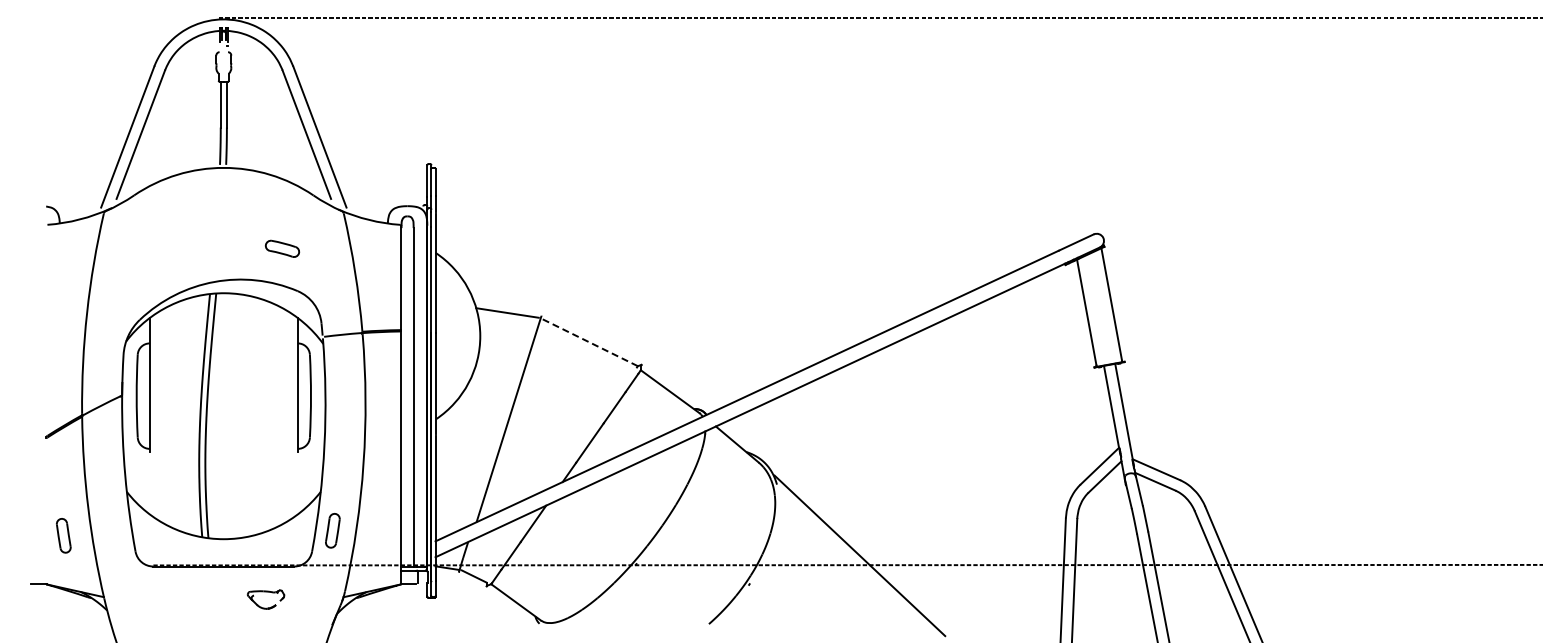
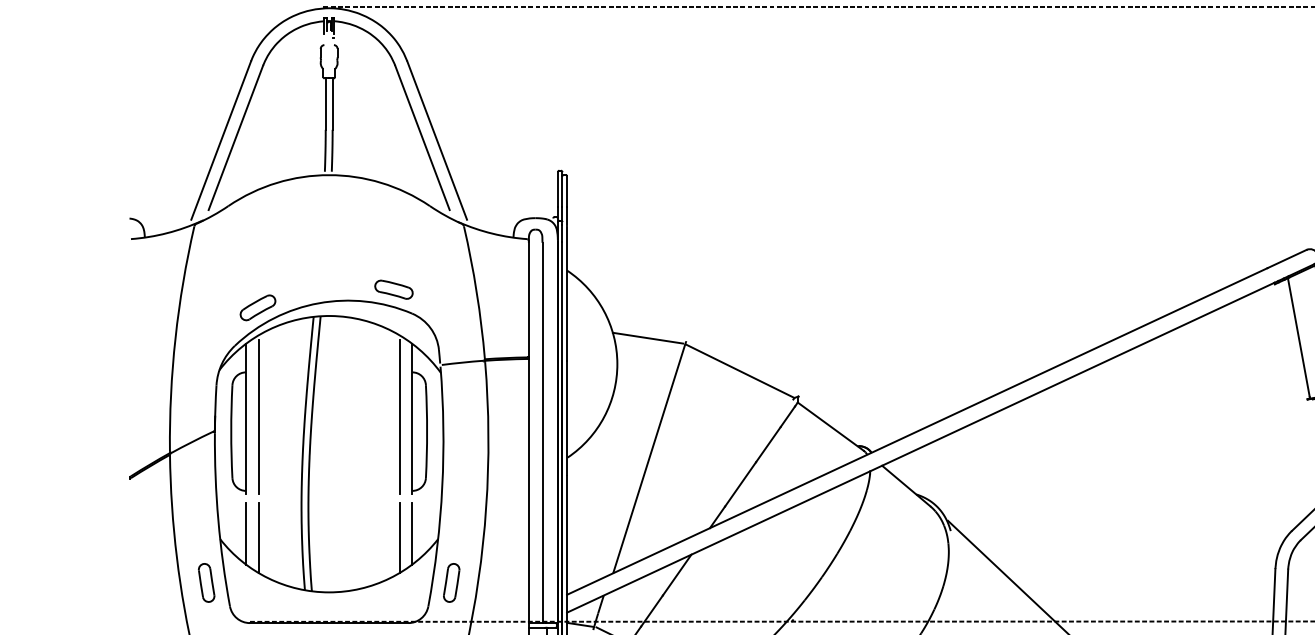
part: (282, 248) -> (393, 289), moved
part: (160, 285) -> (258, 307), added
line: (589, 342) -> (740, 371), dashed -> solid
line: (161, 382) -> (259, 416), added
line: (286, 382) -> (399, 416), added
line: (149, 486) -> (245, 533), added
line: (297, 486) -> (411, 533), added
line: (161, 490) -> (259, 537), added
line: (286, 490) -> (399, 537), added
part: (63, 535) -> (206, 582), moved

